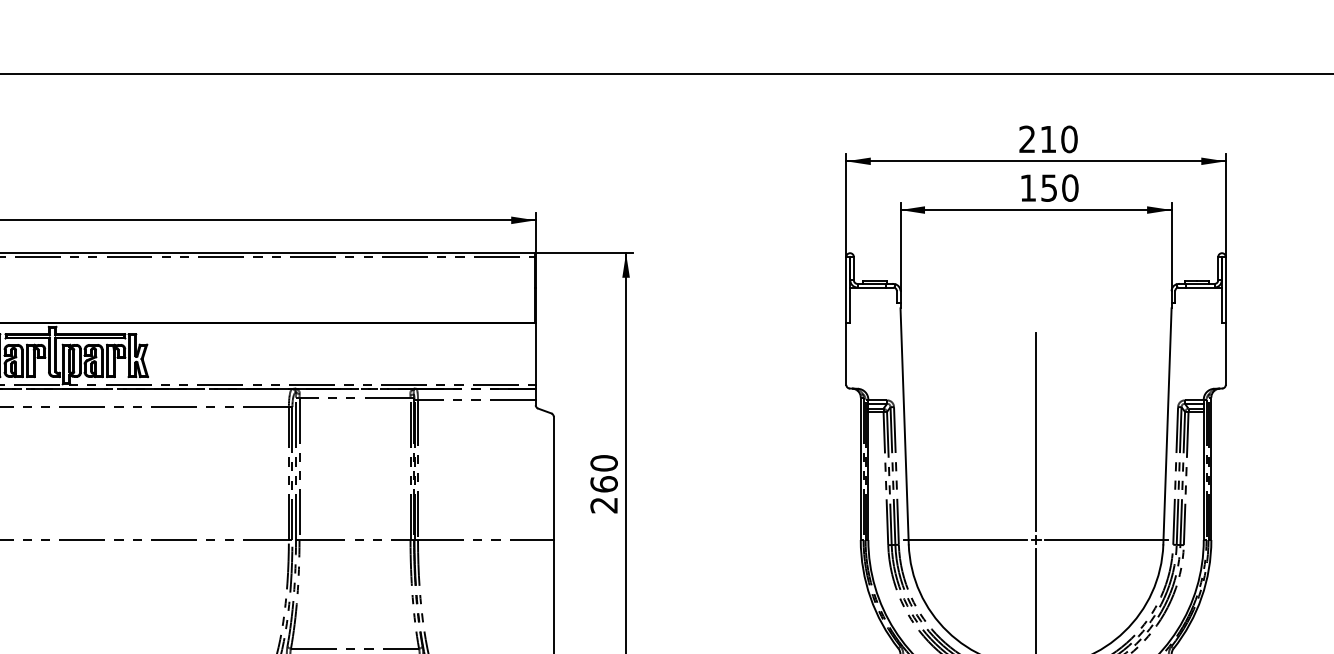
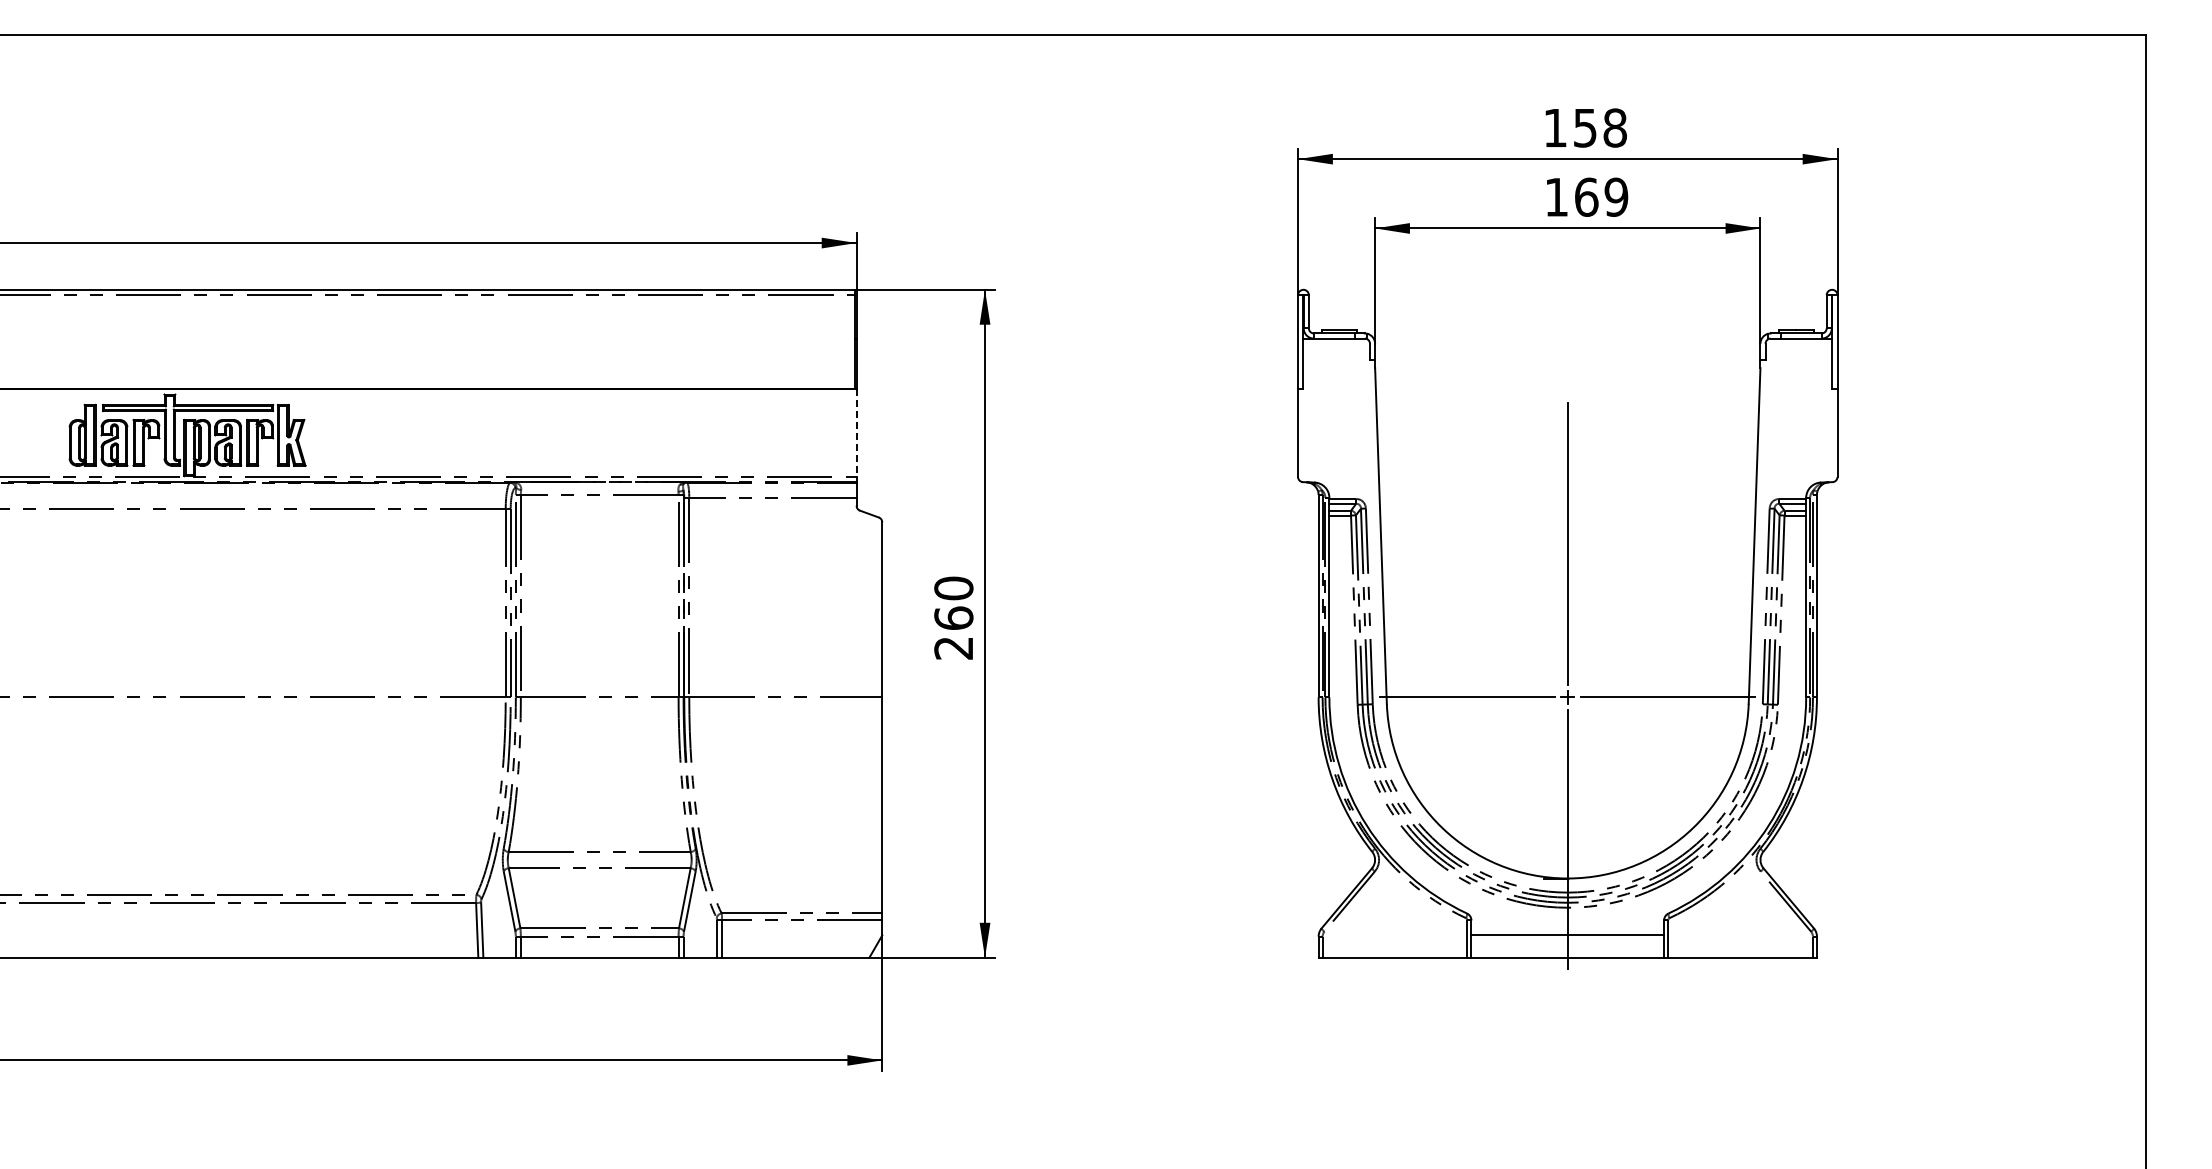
text: (1048, 139) -> (1585, 127), 210 -> 158
text: (1059, 187) -> (1601, 196), 150 -> 169
line: (535, 354) -> (856, 433), solid -> dashed

